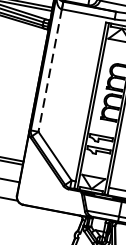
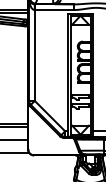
line: (49, 70) -> (34, 55), dashed -> solid

